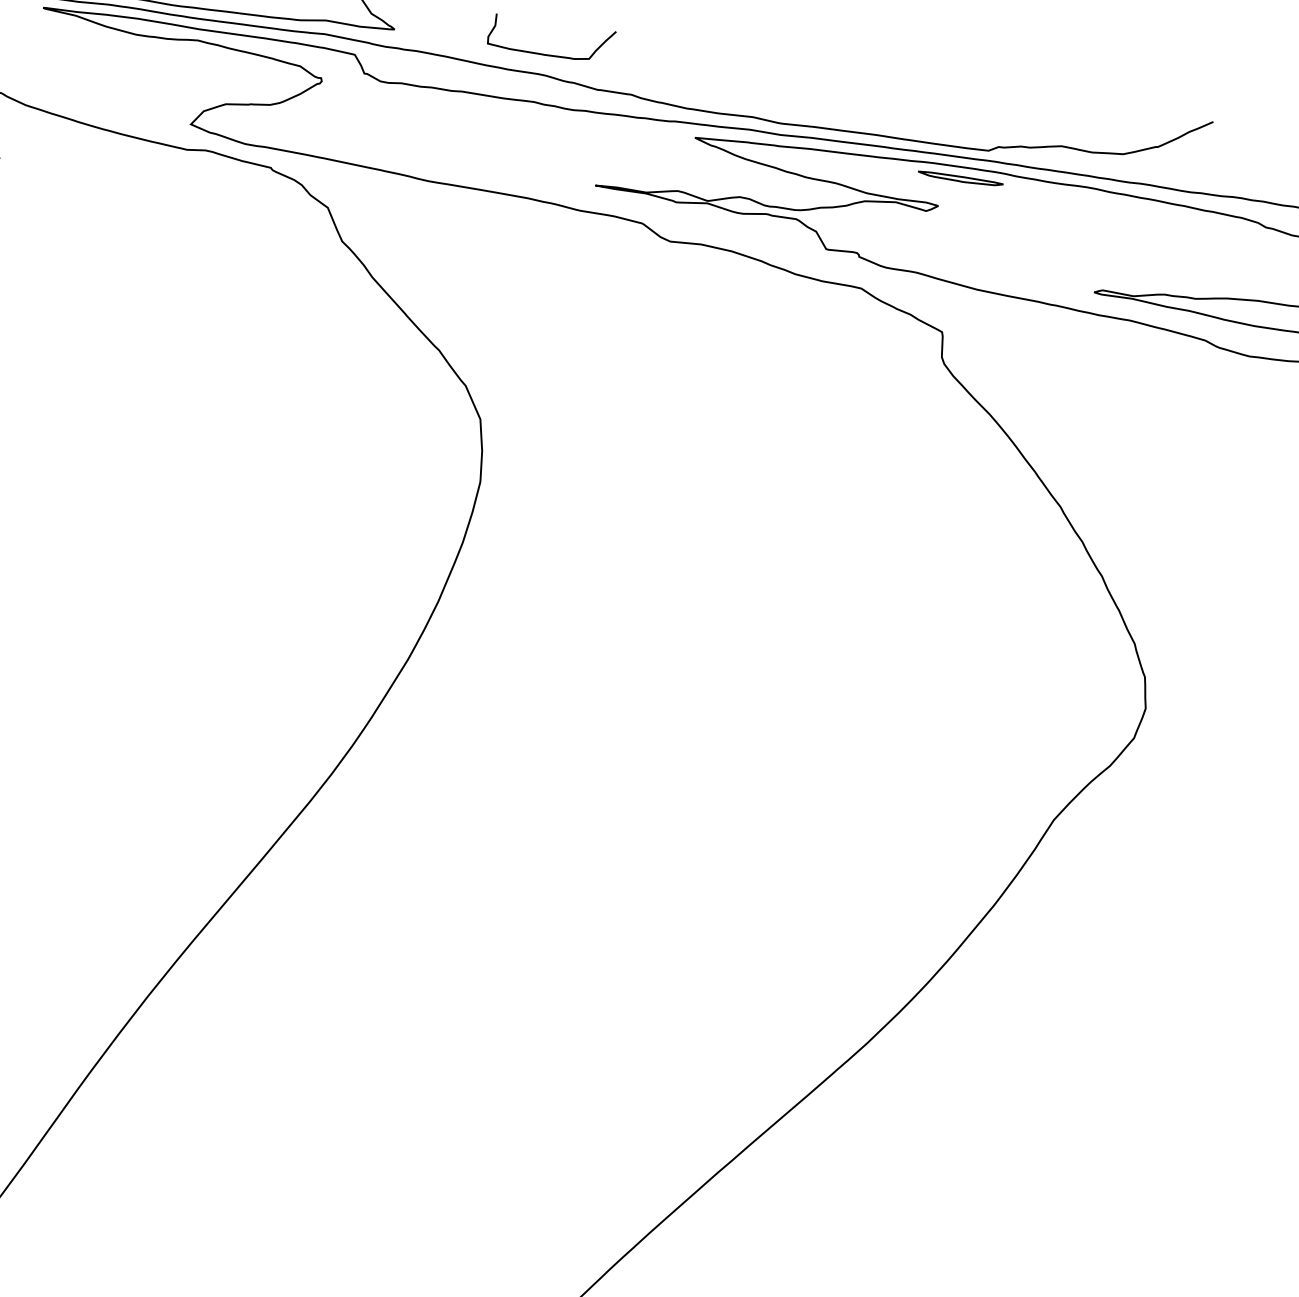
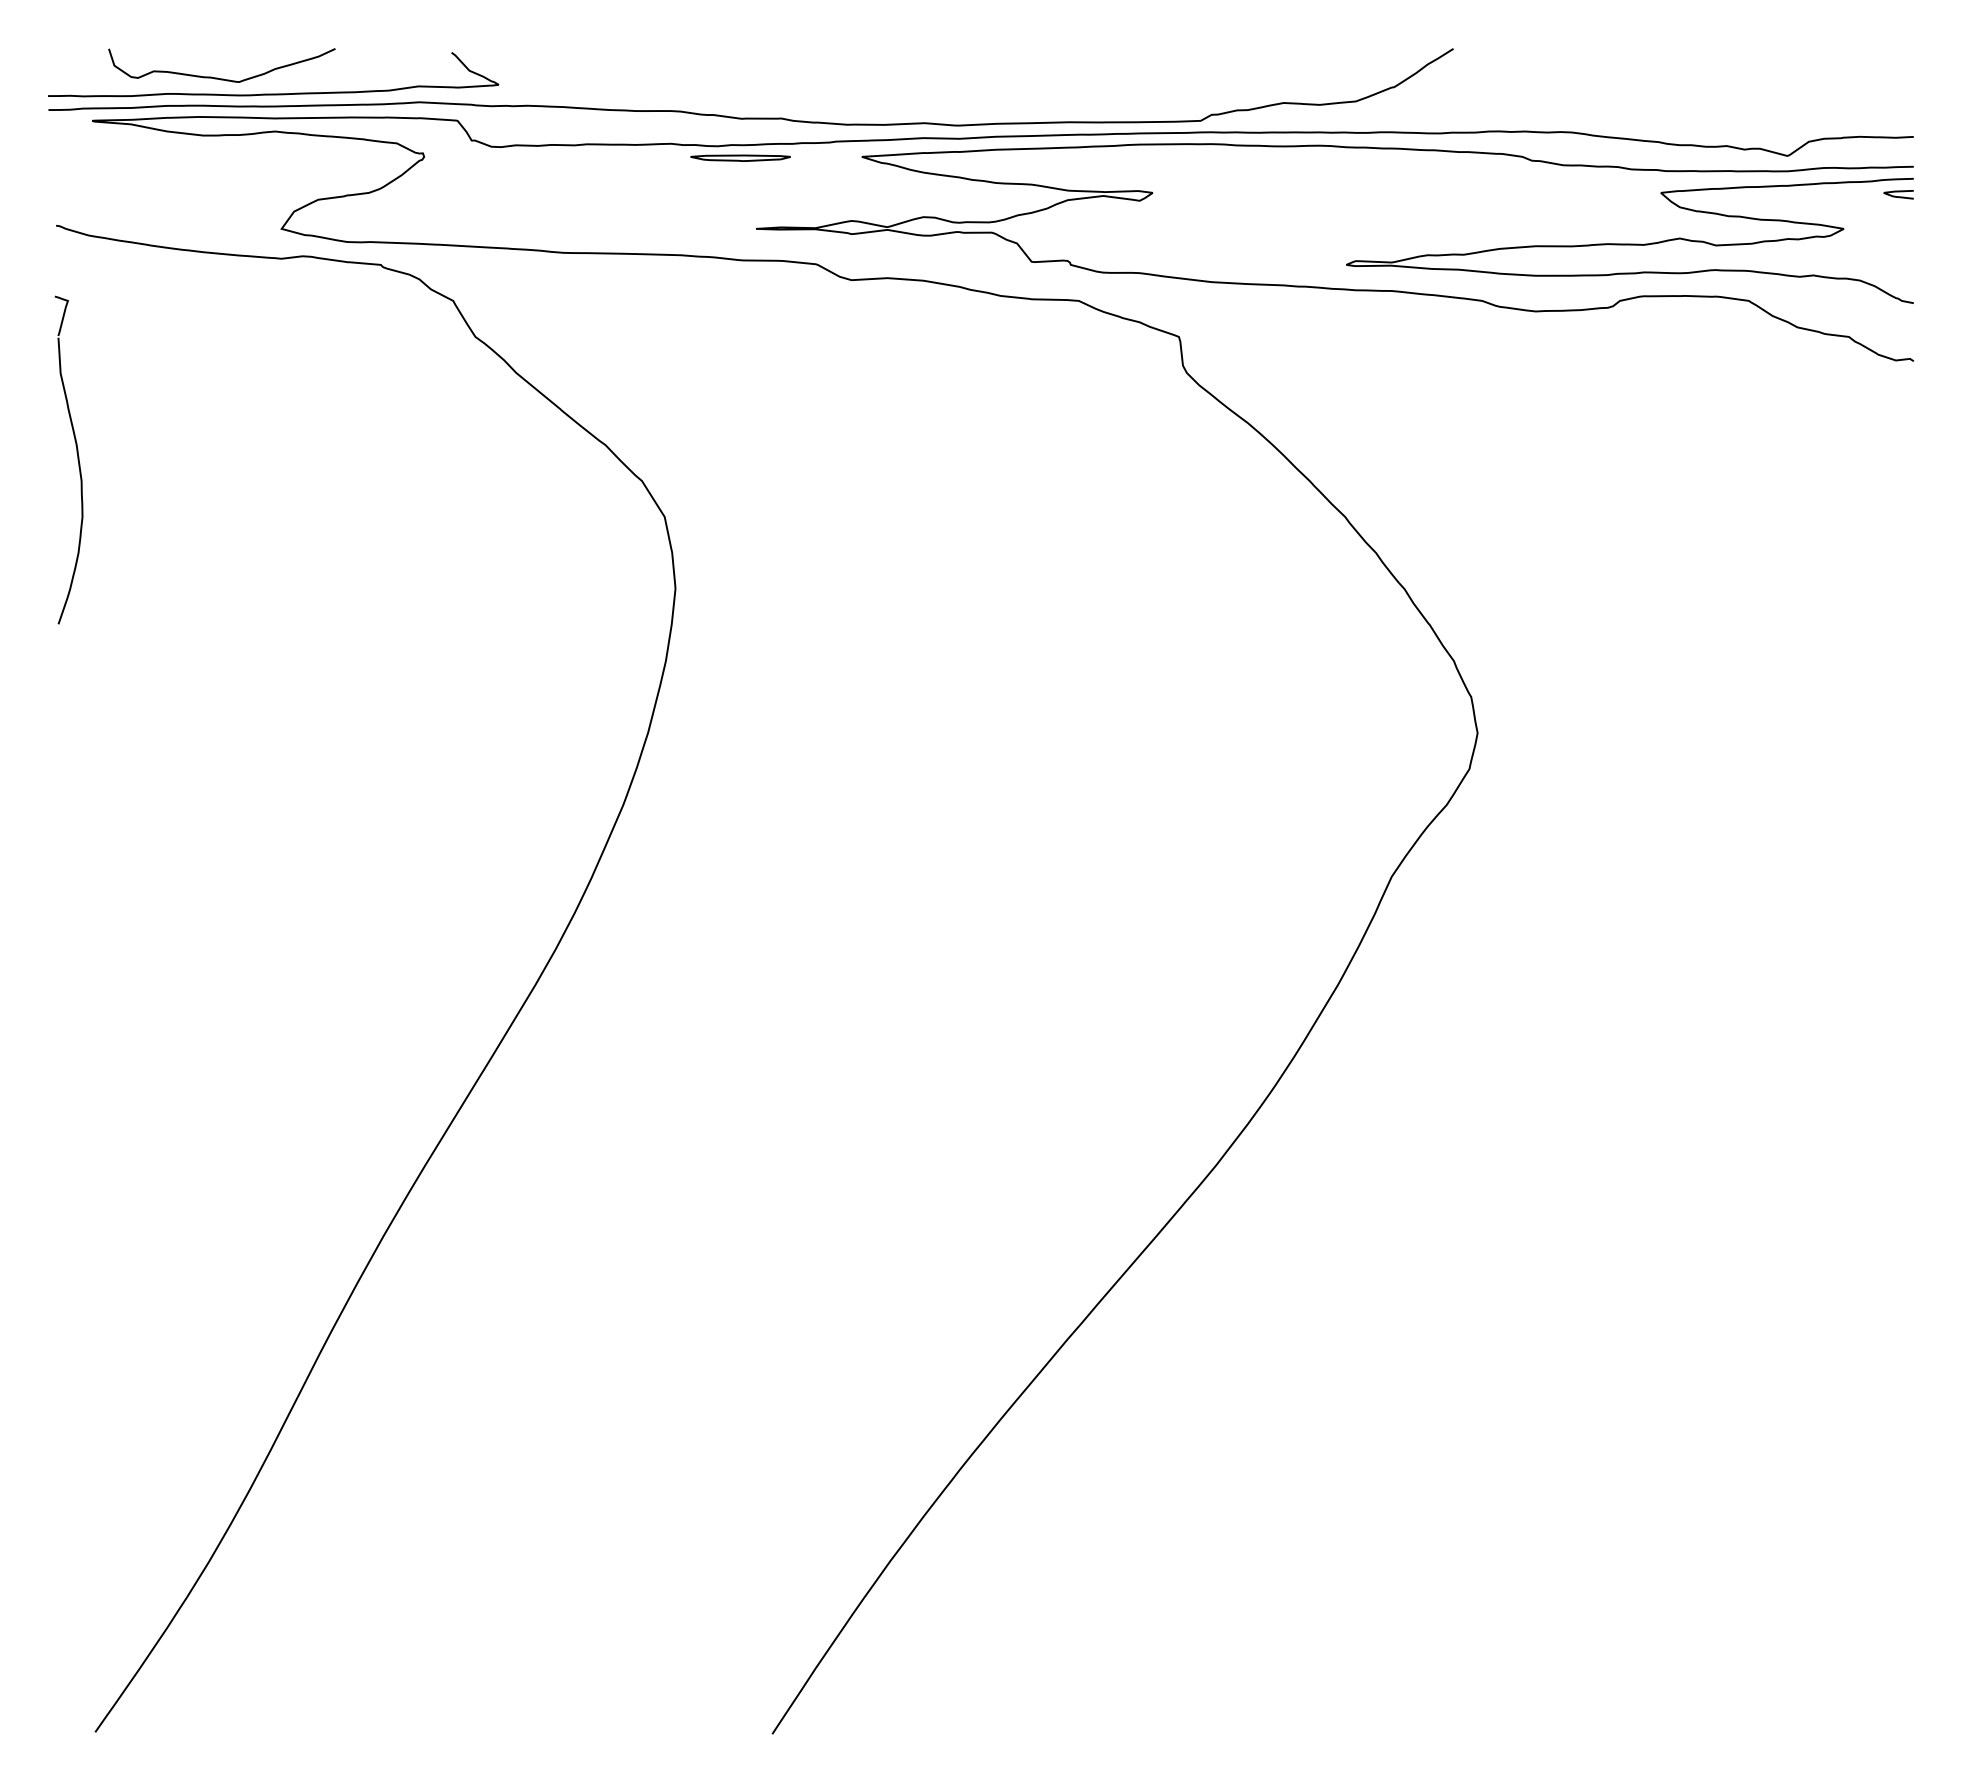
curve: (548, 54) -> (679, 86), removed
part: (960, 178) -> (740, 157), moved

